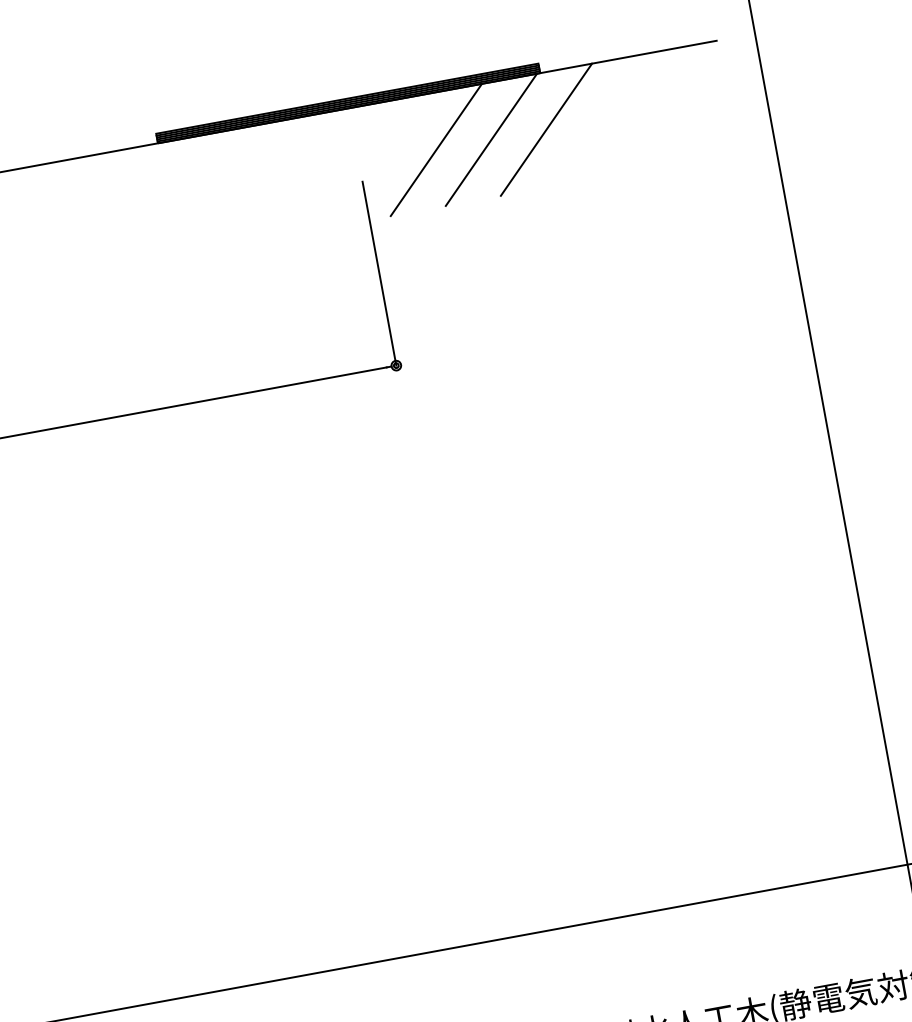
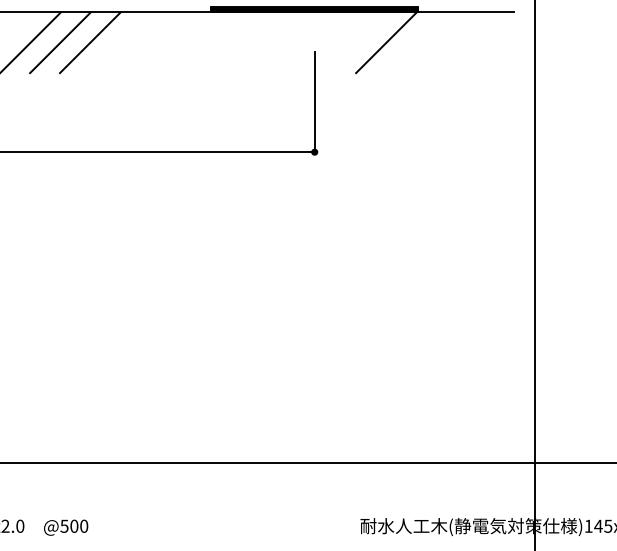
line: (544, 129) -> (415, 42), removed
line: (436, 149) -> (356, 42), removed

